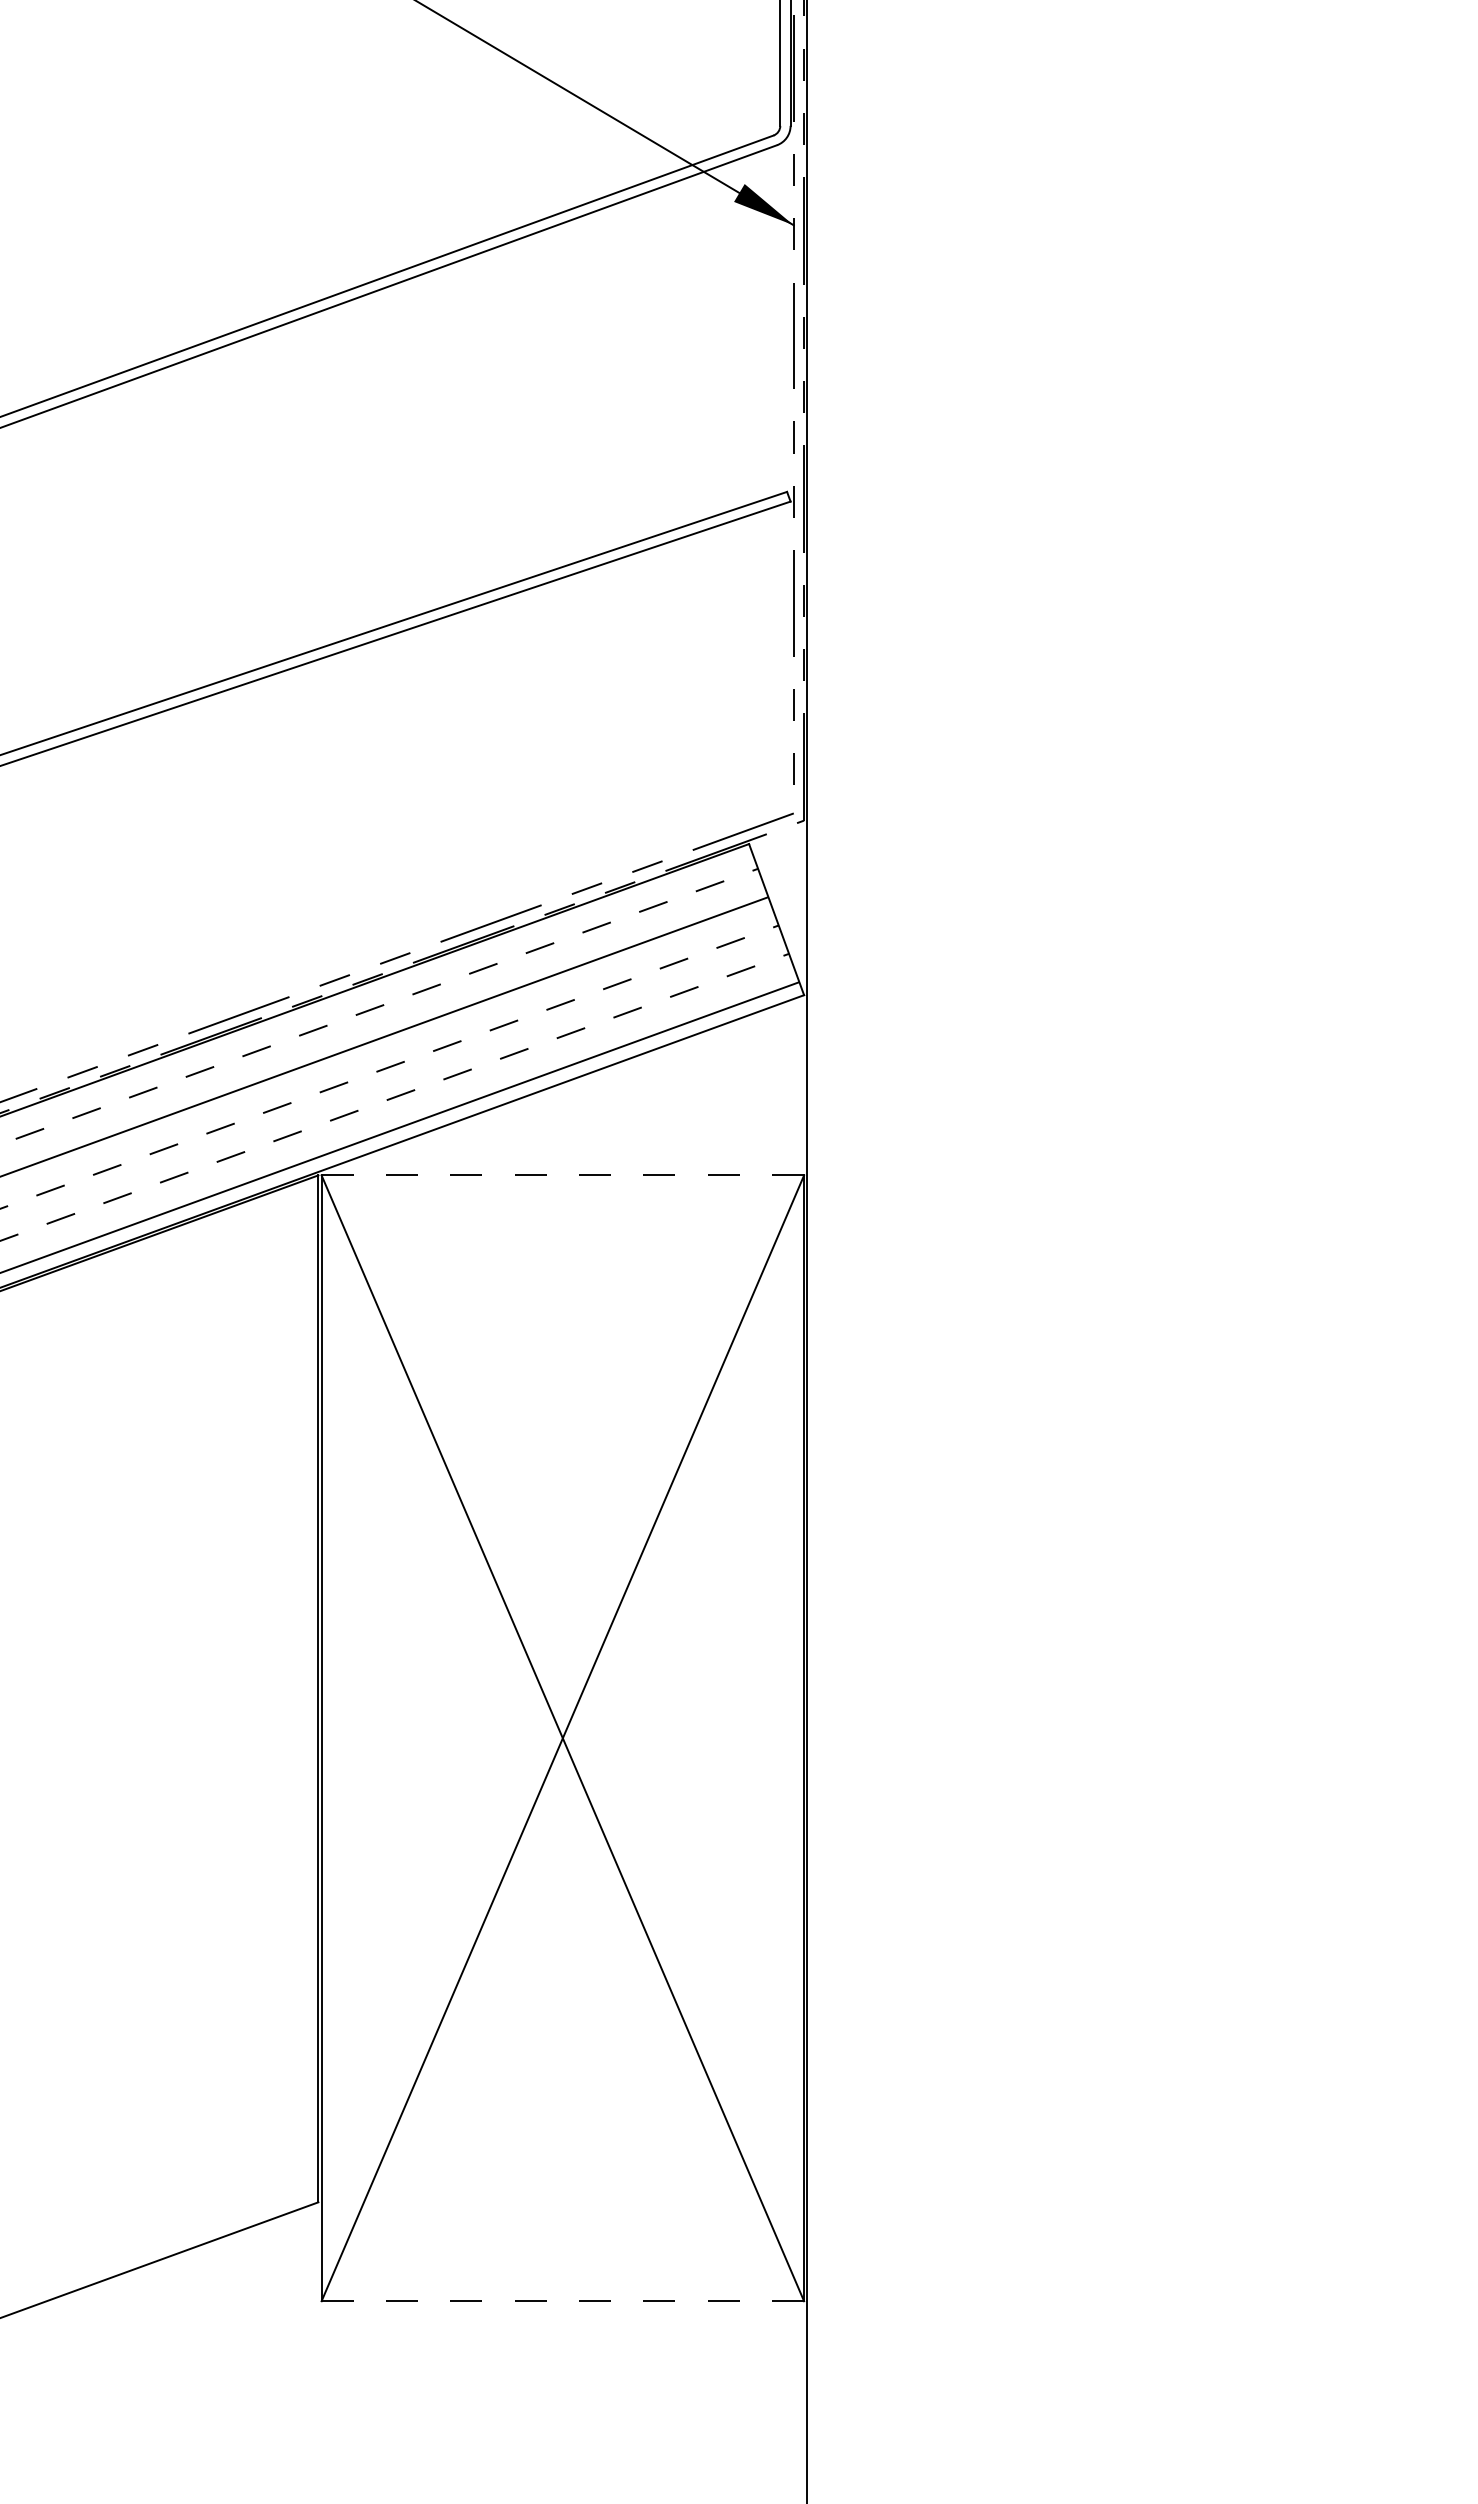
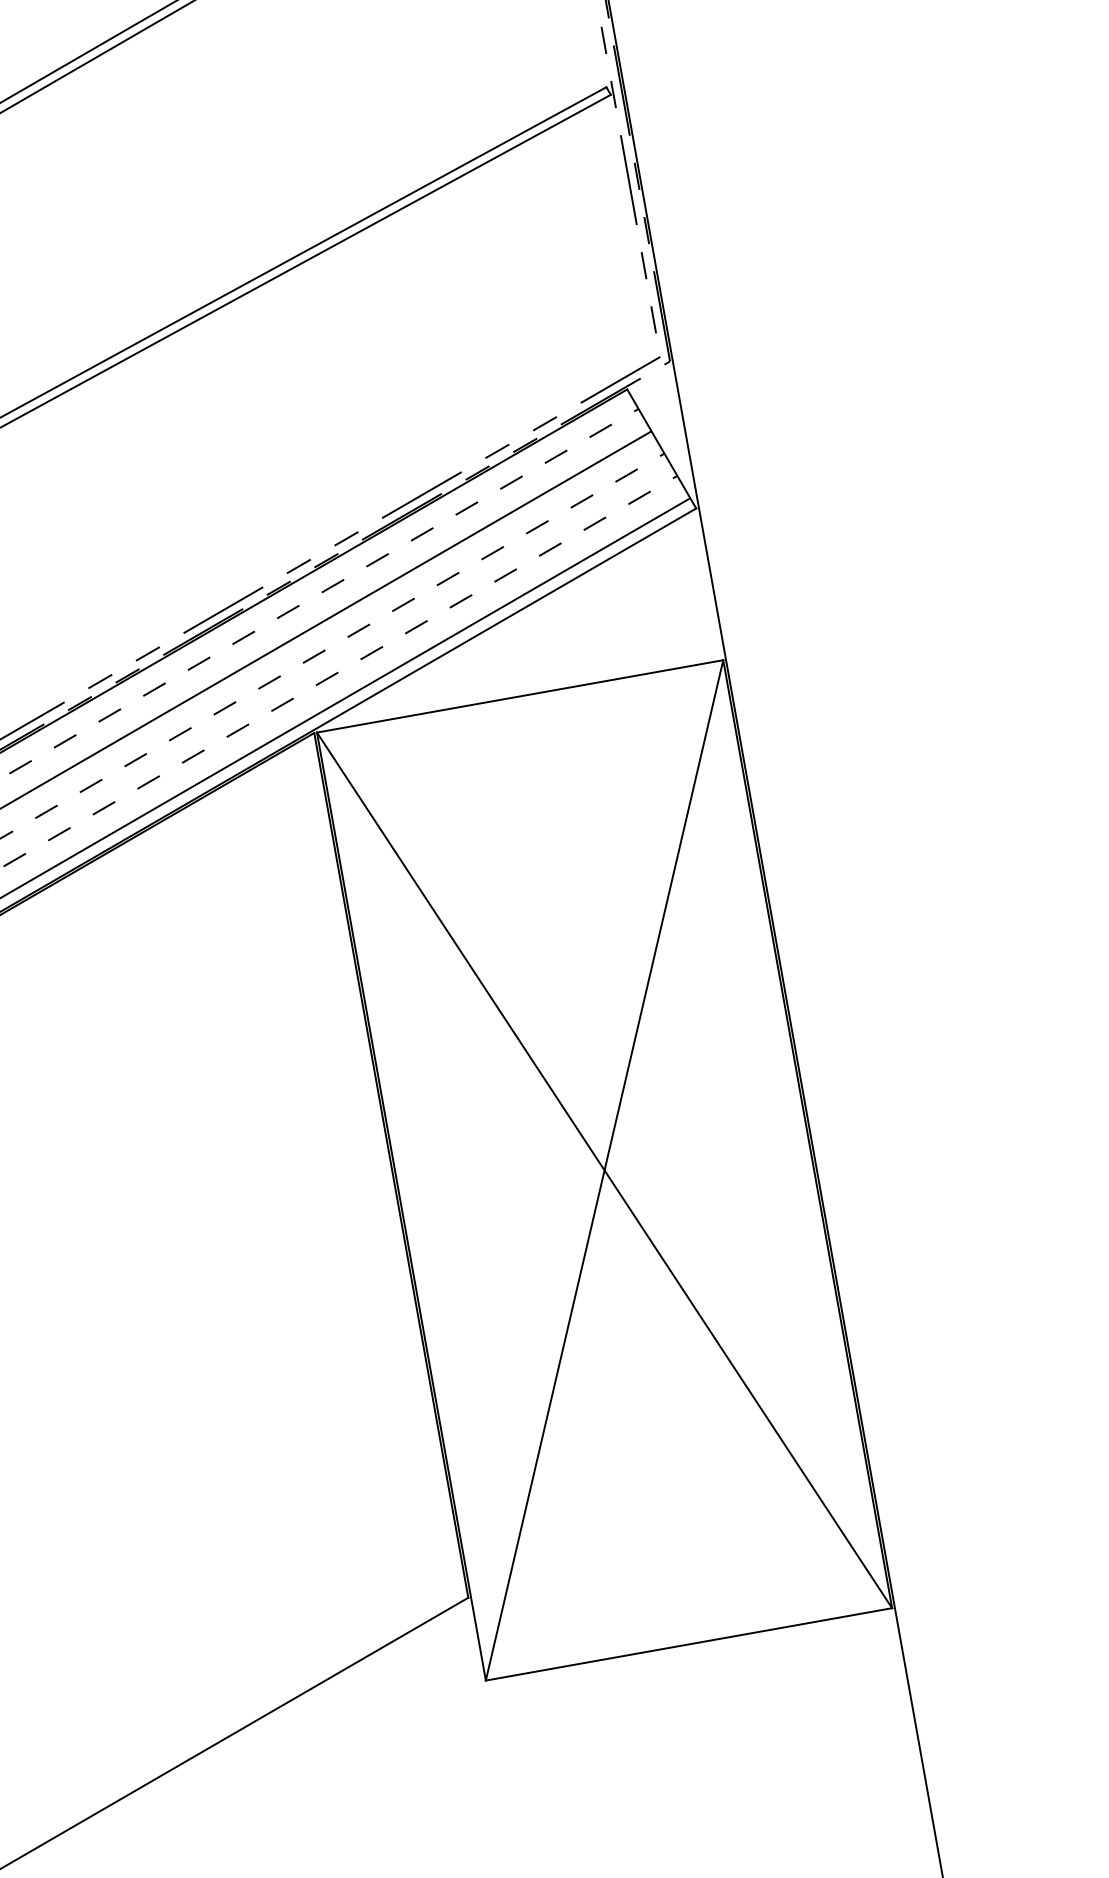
line: (563, 1175) -> (520, 696), dashed -> solid
line: (562, 2301) -> (688, 1644), dashed -> solid

